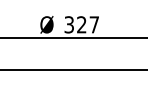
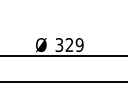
text: (94, 25) -> (79, 45), 327 -> 329

